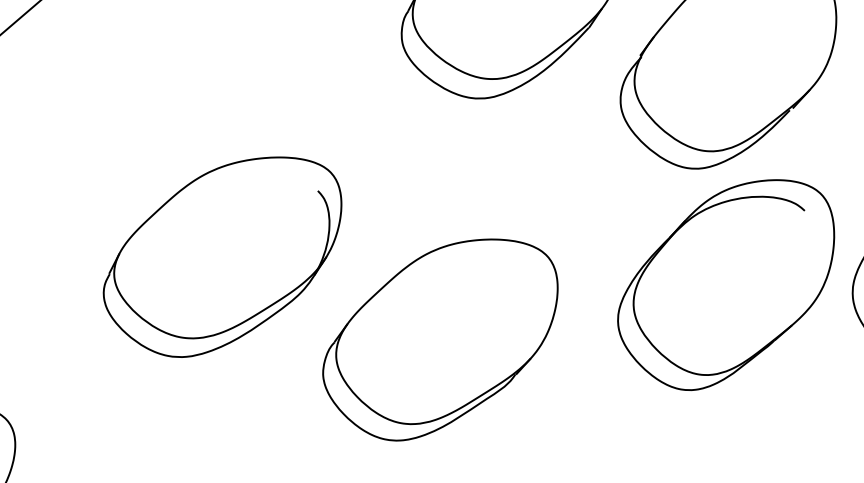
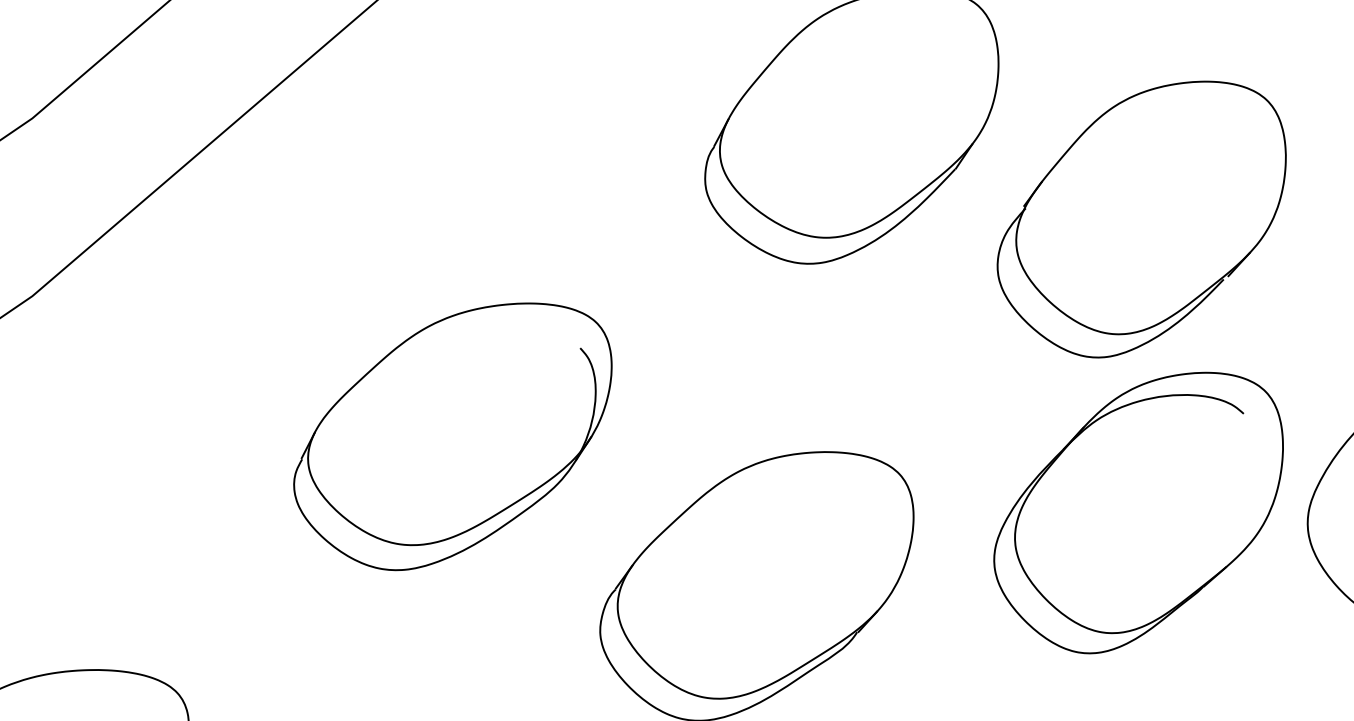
part: (222, 257) -> (452, 436), moved

